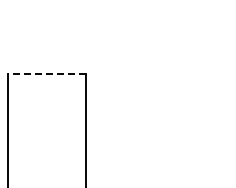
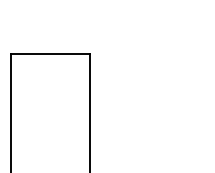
line: (46, 74) -> (49, 54), dashed -> solid

